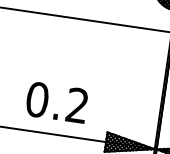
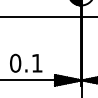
text: (76, 103) -> (36, 62), 0.2 -> 0.1

